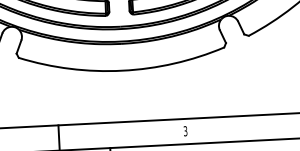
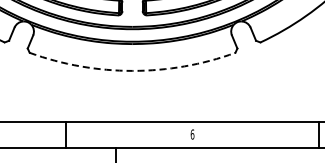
arc: (122, 70) -> (132, 70), solid -> dashed
text: (185, 131) -> (192, 134), 3 -> 6

